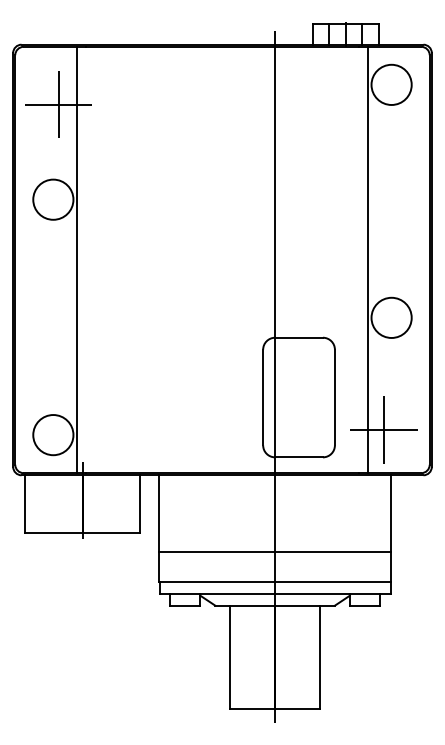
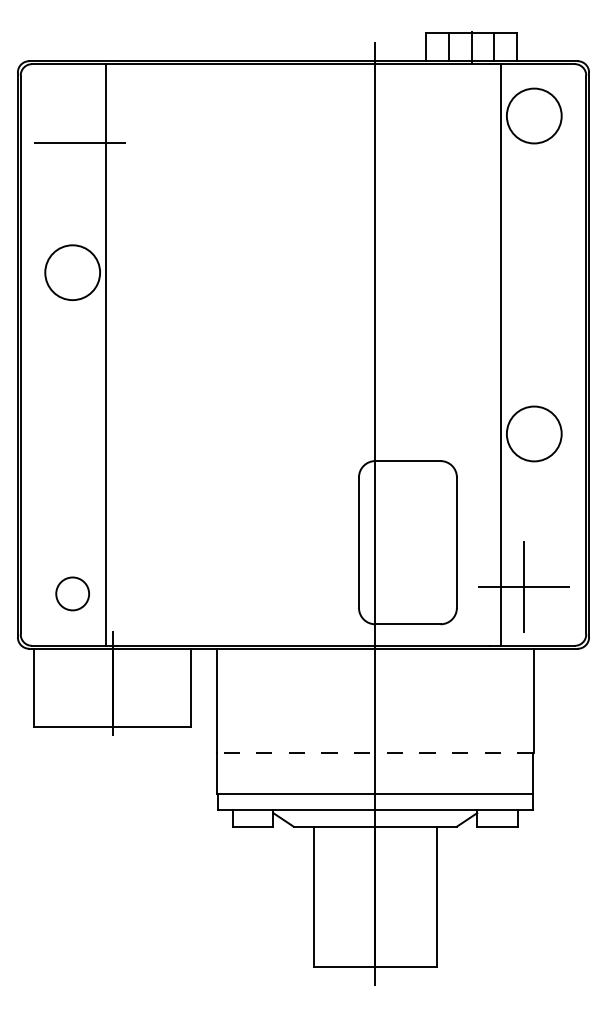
line: (58, 104) -> (79, 142), removed
circle: (53, 435) -> (72, 594), size x0.6
line: (274, 551) -> (374, 752), solid -> dashed

